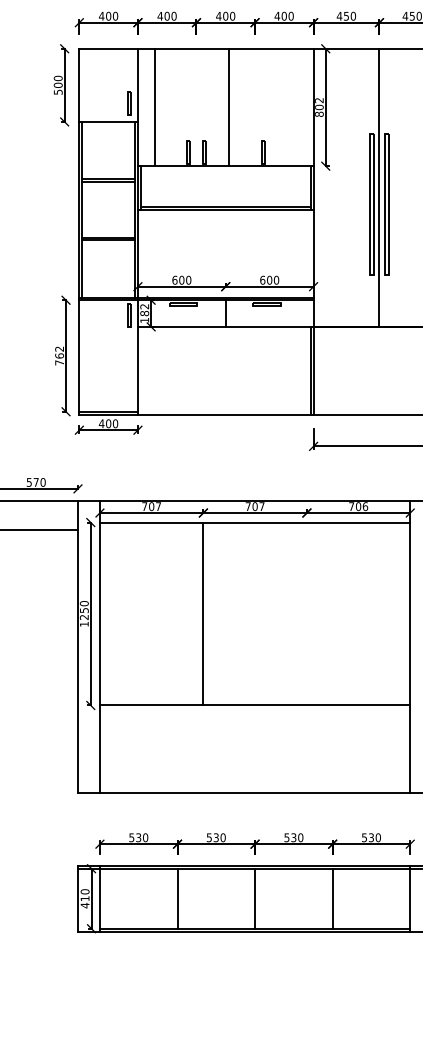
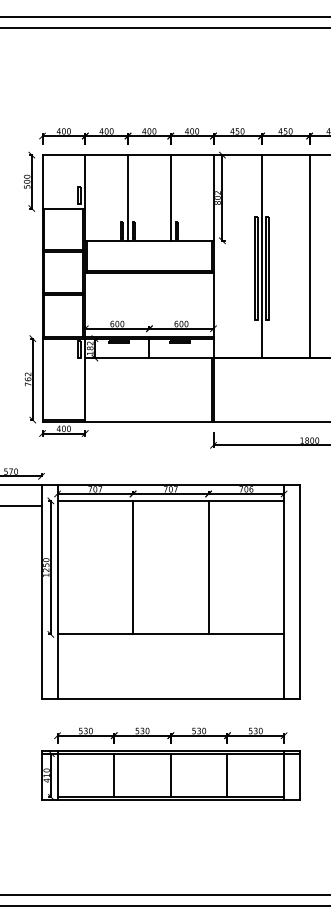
line: (156, 106) -> (128, 197), moved
line: (228, 106) -> (170, 197), moved
line: (306, 613) -> (208, 567), added

